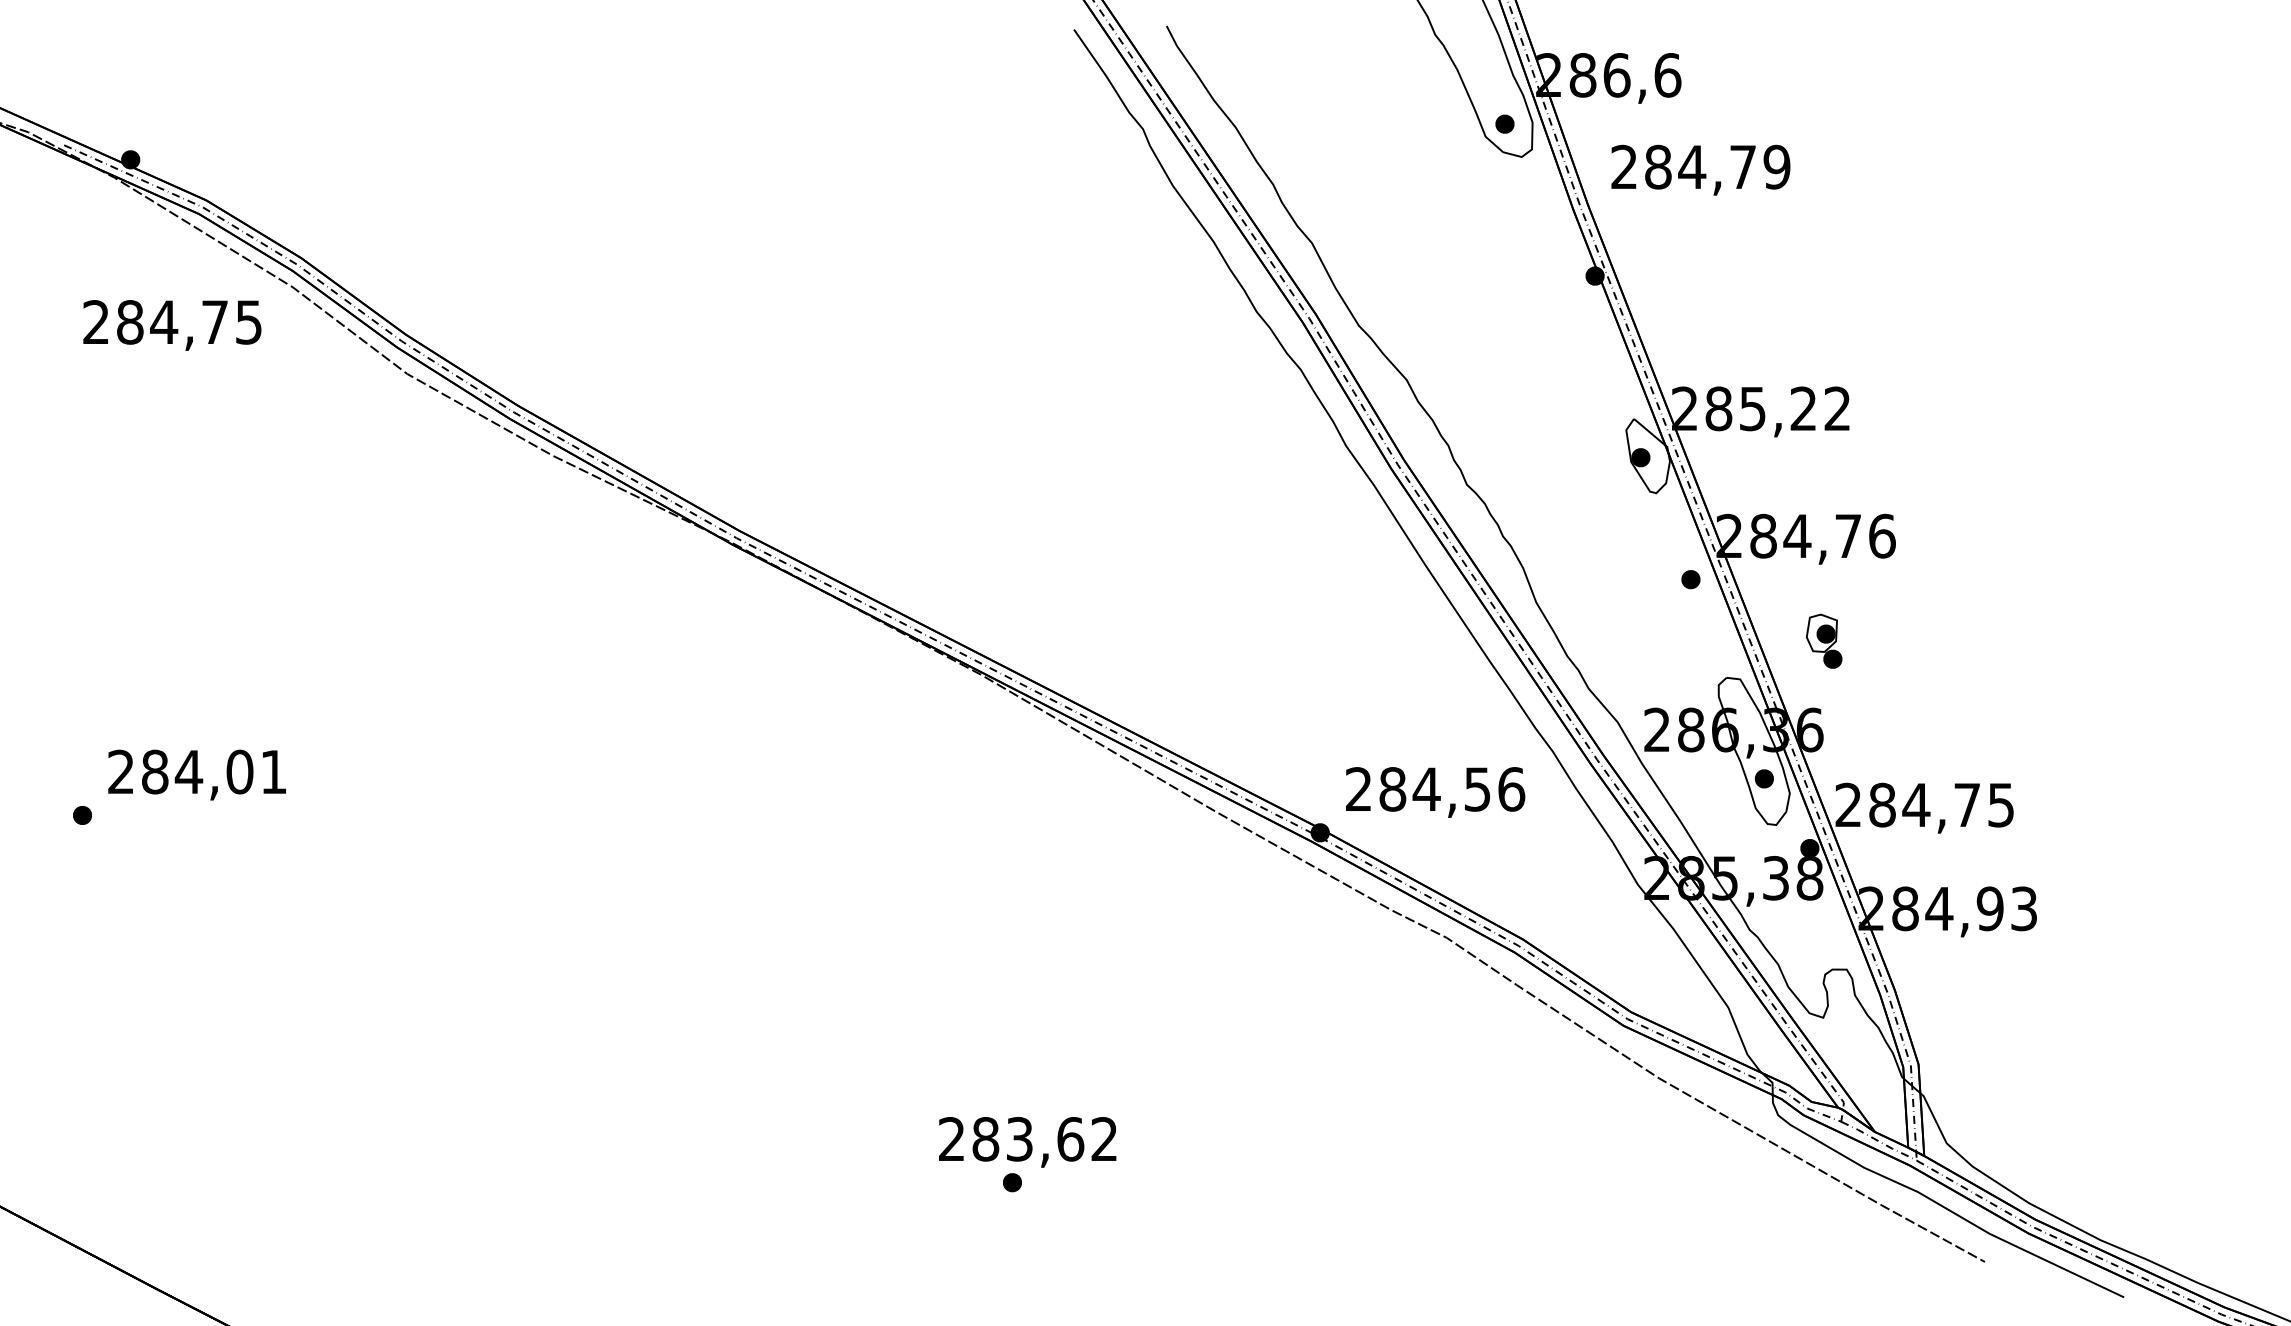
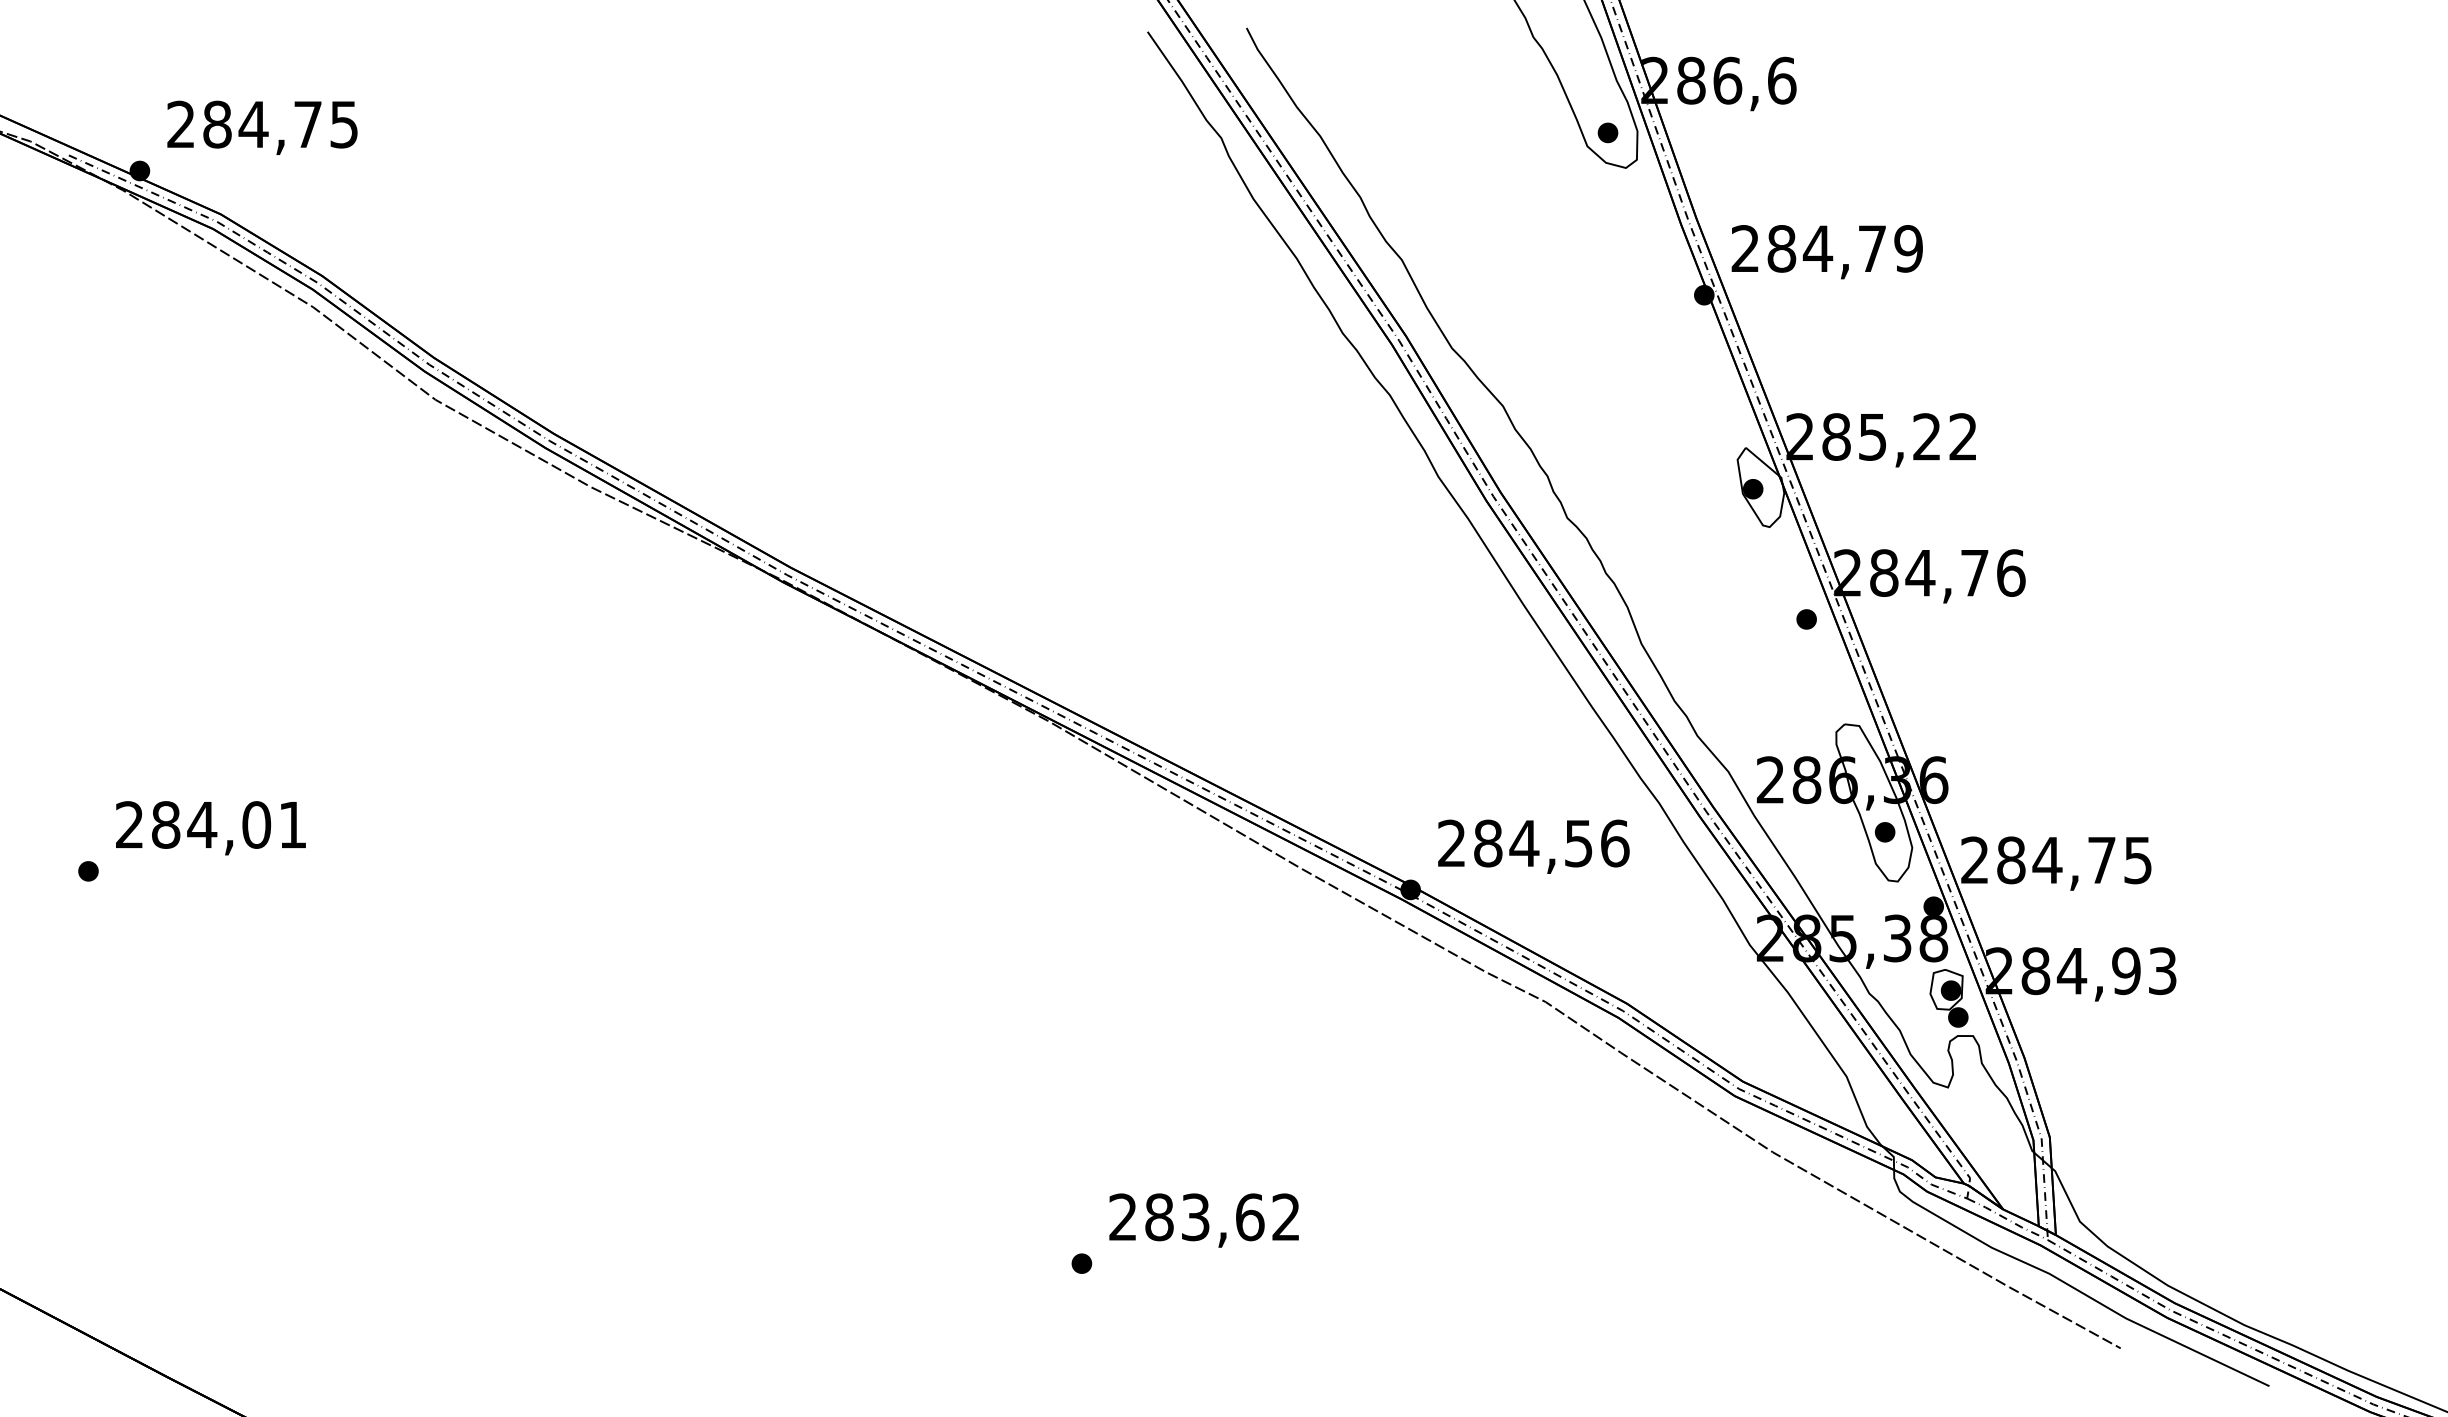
text: (1700, 170) -> (1826, 252), moved
text: (172, 325) -> (262, 127), moved
part: (1823, 641) -> (1948, 998), moved
text: (1027, 1142) -> (1203, 1220), moved

